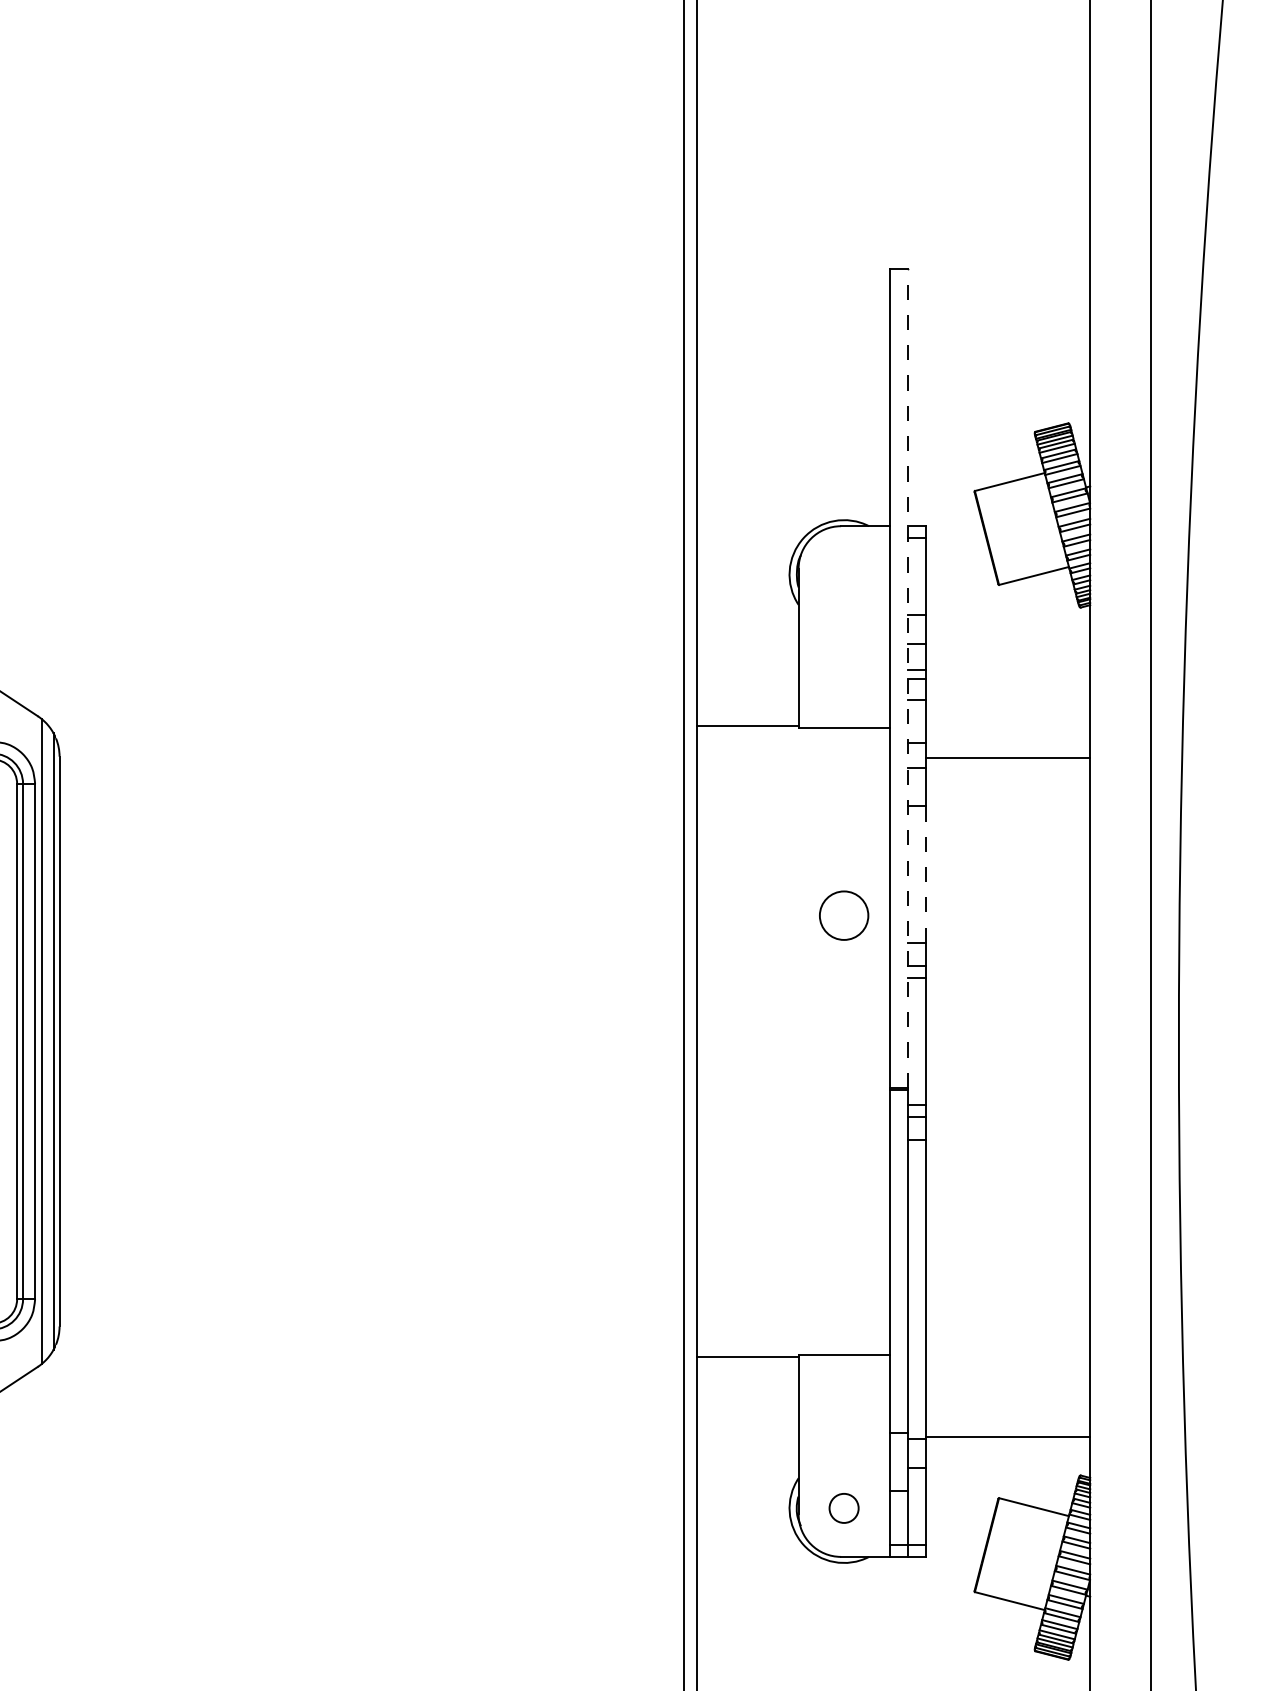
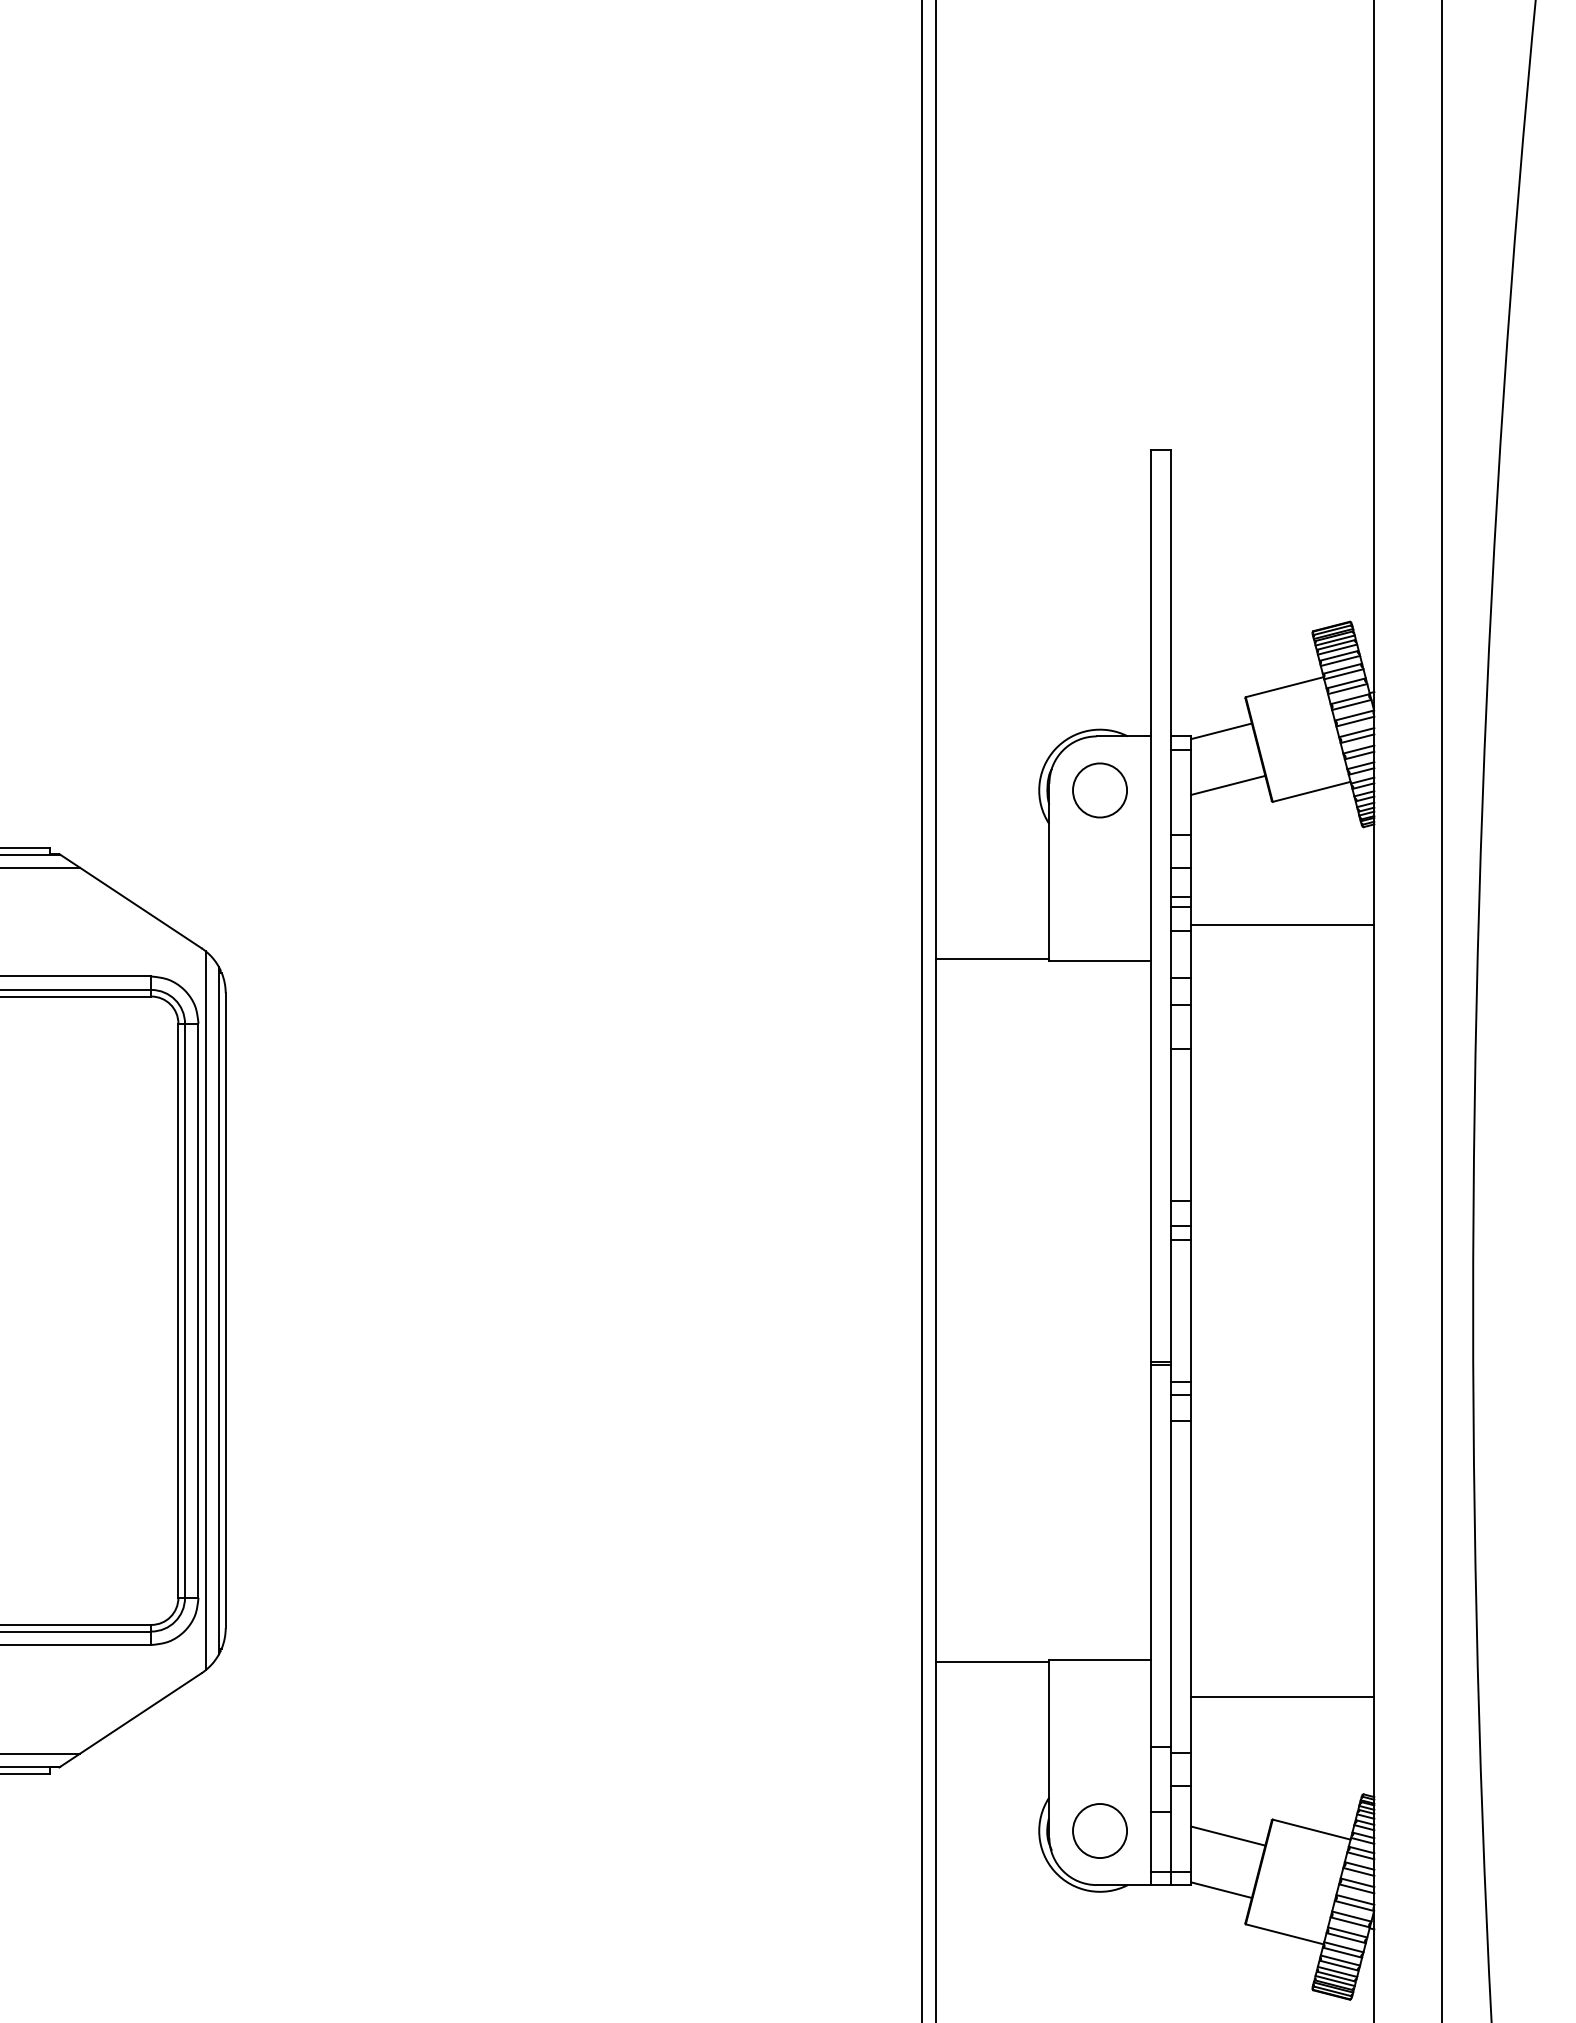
line: (953, 521) -> (1221, 731), added
line: (959, 569) -> (1228, 784), added
line: (907, 677) -> (1170, 905), dashed -> solid
line: (1007, 757) -> (1282, 924), moved
line: (926, 874) -> (1191, 1124), dashed -> solid
circle: (843, 915) -> (1099, 790), moved
line: (1007, 1437) -> (1282, 1696), moved
circle: (844, 1508) -> (1100, 1831), size x1.67
line: (959, 1512) -> (1228, 1835), added
line: (953, 1560) -> (1221, 1889), added

